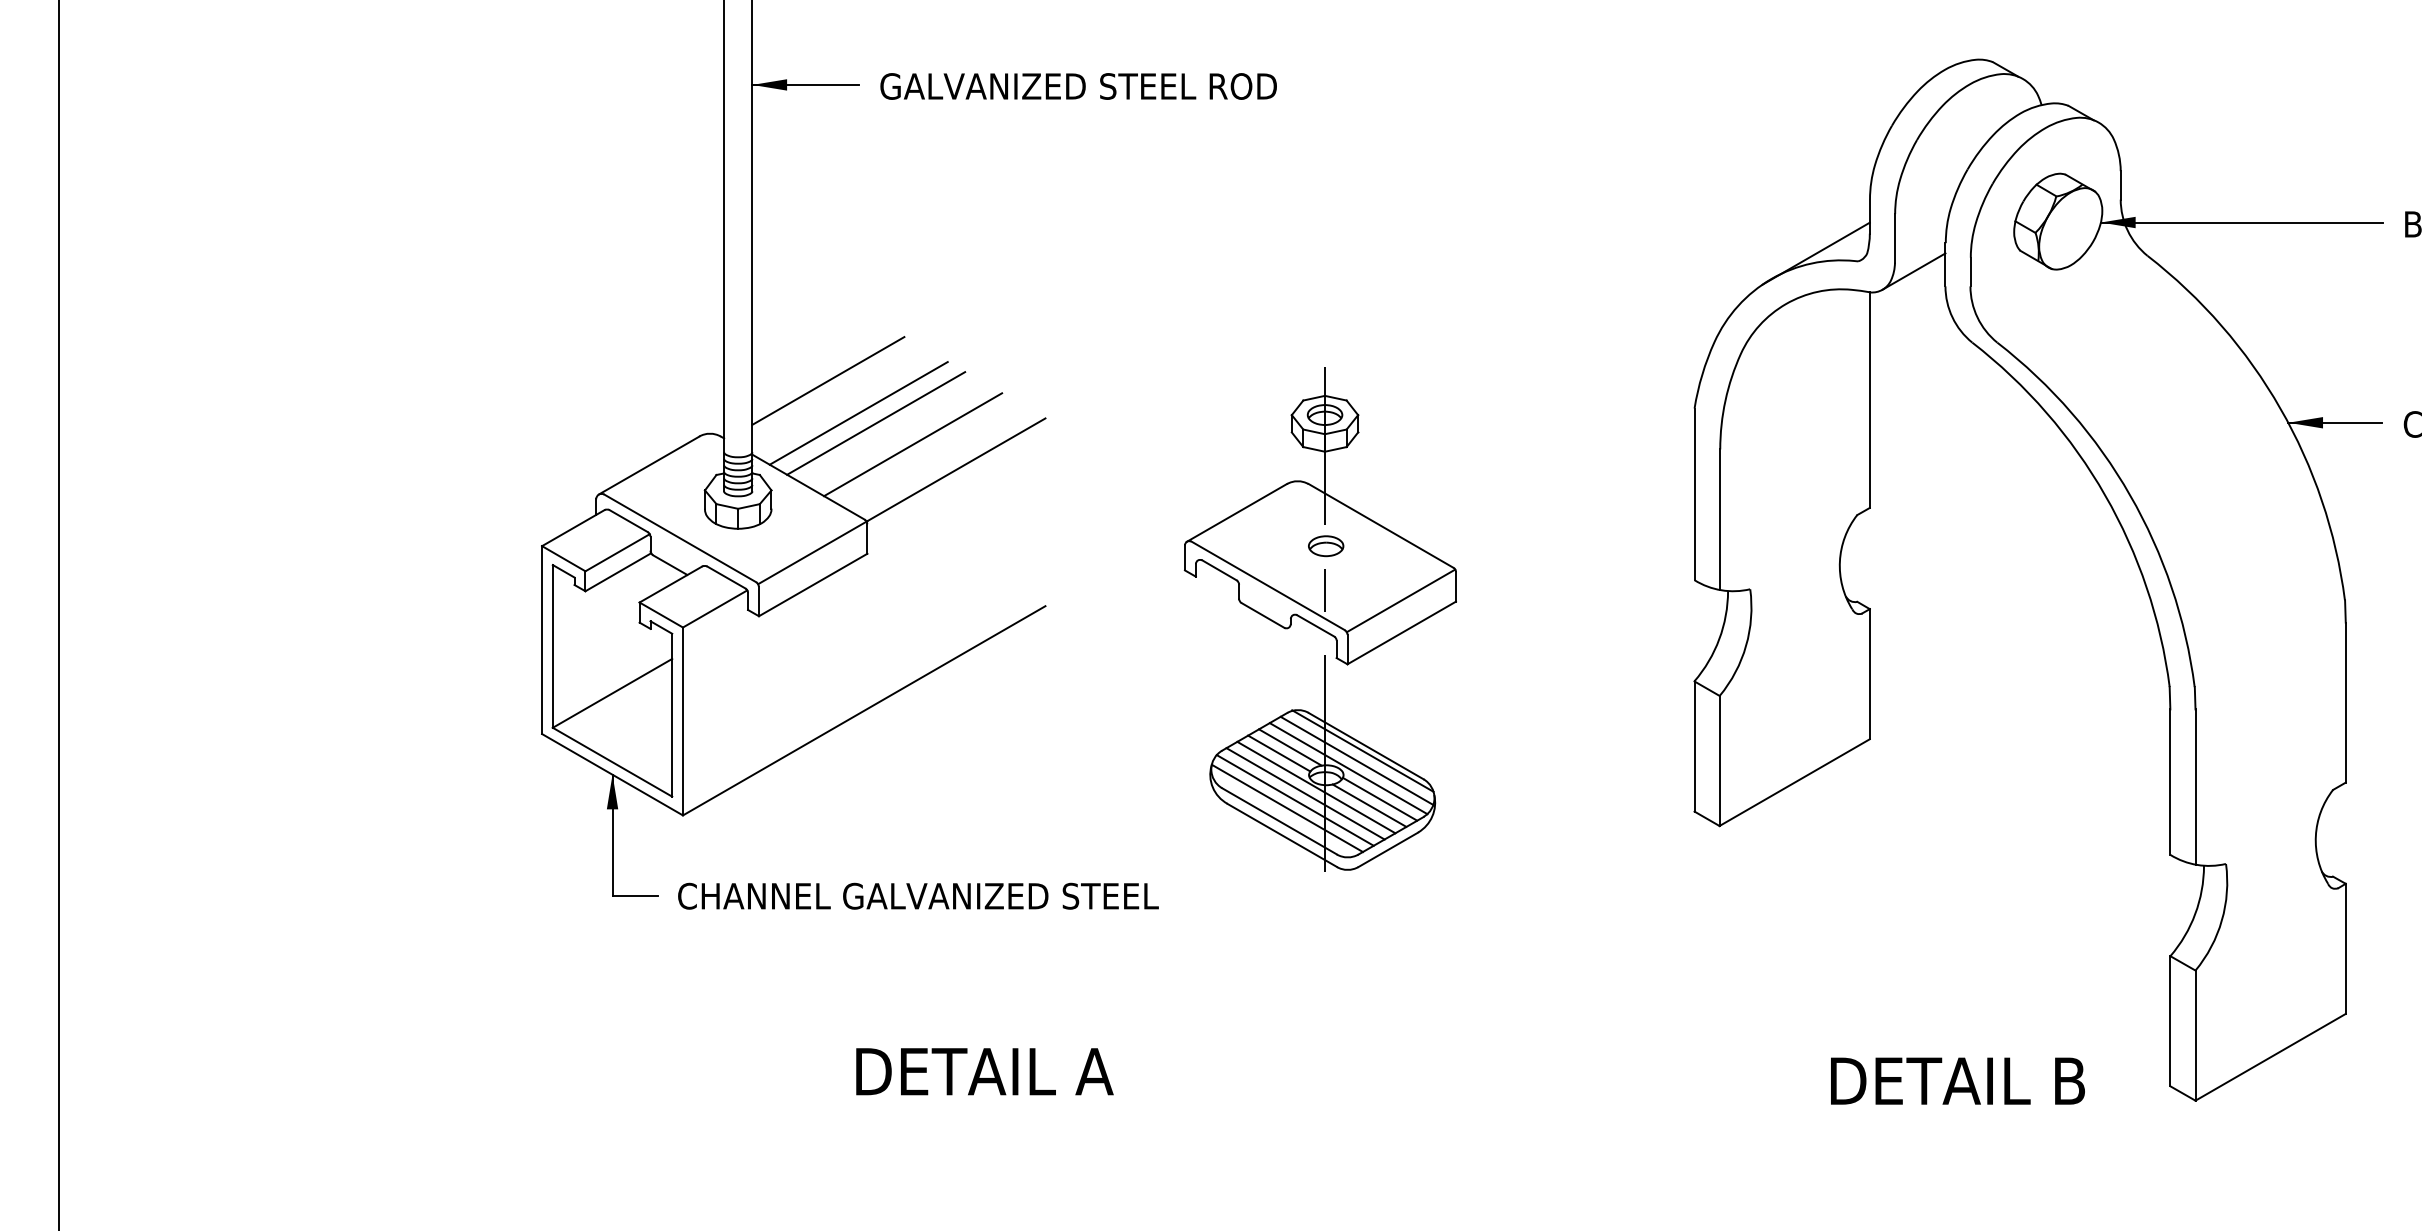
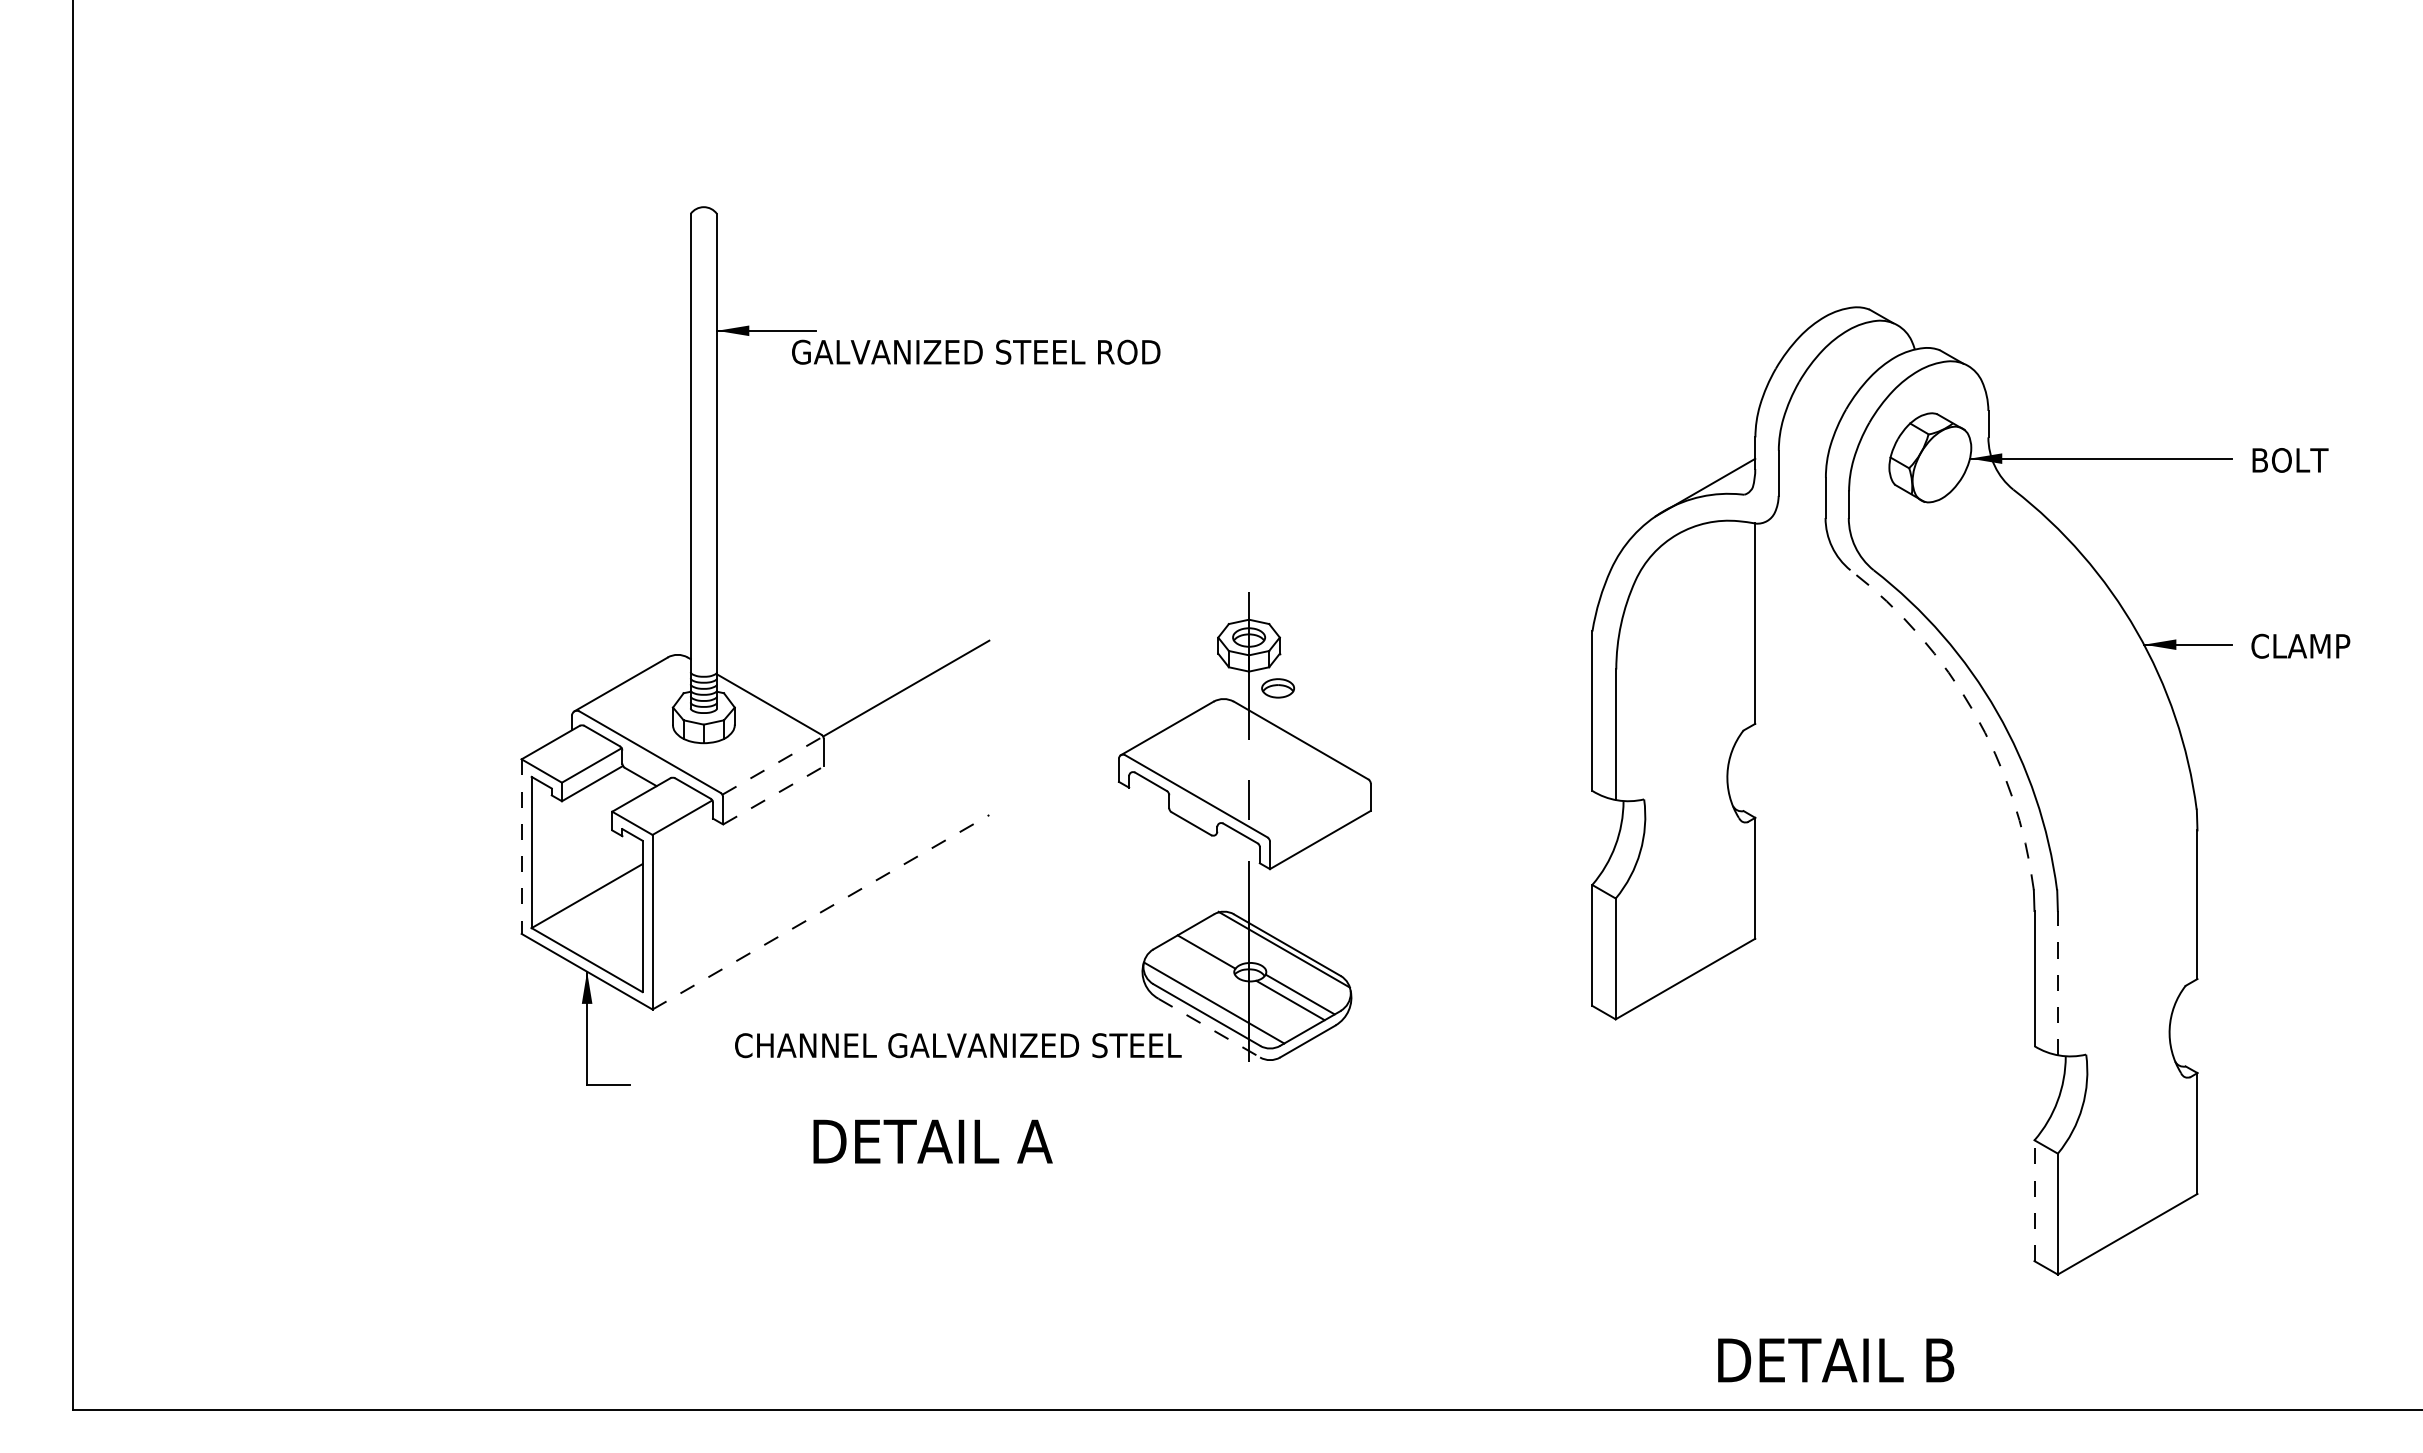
text: (1078, 85) -> (976, 351), moved
line: (1914, 271) -> (1796, 504), removed
line: (828, 380) -> (787, 605), removed
line: (858, 412) -> (815, 635), removed
line: (875, 423) -> (831, 645), removed
line: (913, 444) -> (866, 664), removed
arc: (2104, 495) -> (1973, 712), solid -> dashed
part: (1325, 546) -> (1277, 688), moved
line: (813, 552) -> (773, 765), solid -> dashed
line: (813, 585) -> (773, 795), solid -> dashed
line: (1400, 601) -> (1319, 810), removed
line: (541, 641) -> (521, 847), solid -> dashed
line: (864, 711) -> (821, 912), solid -> dashed
line: (1289, 747) -> (1216, 946), removed
line: (1356, 760) -> (1278, 958), removed
line: (1348, 768) -> (1270, 965), removed
line: (2195, 786) -> (2057, 982), solid -> dashed
line: (1315, 787) -> (1240, 983), removed
line: (1305, 792) -> (1230, 988), removed
line: (1295, 800) -> (1221, 995), removed
line: (1282, 835) -> (1209, 1028), solid -> dashed
text: (918, 896) -> (958, 1045), moved
line: (2170, 1020) -> (2034, 1200), solid -> dashed
text: (984, 1071) -> (932, 1141), moved
text: (1958, 1081) -> (1836, 1360), moved

